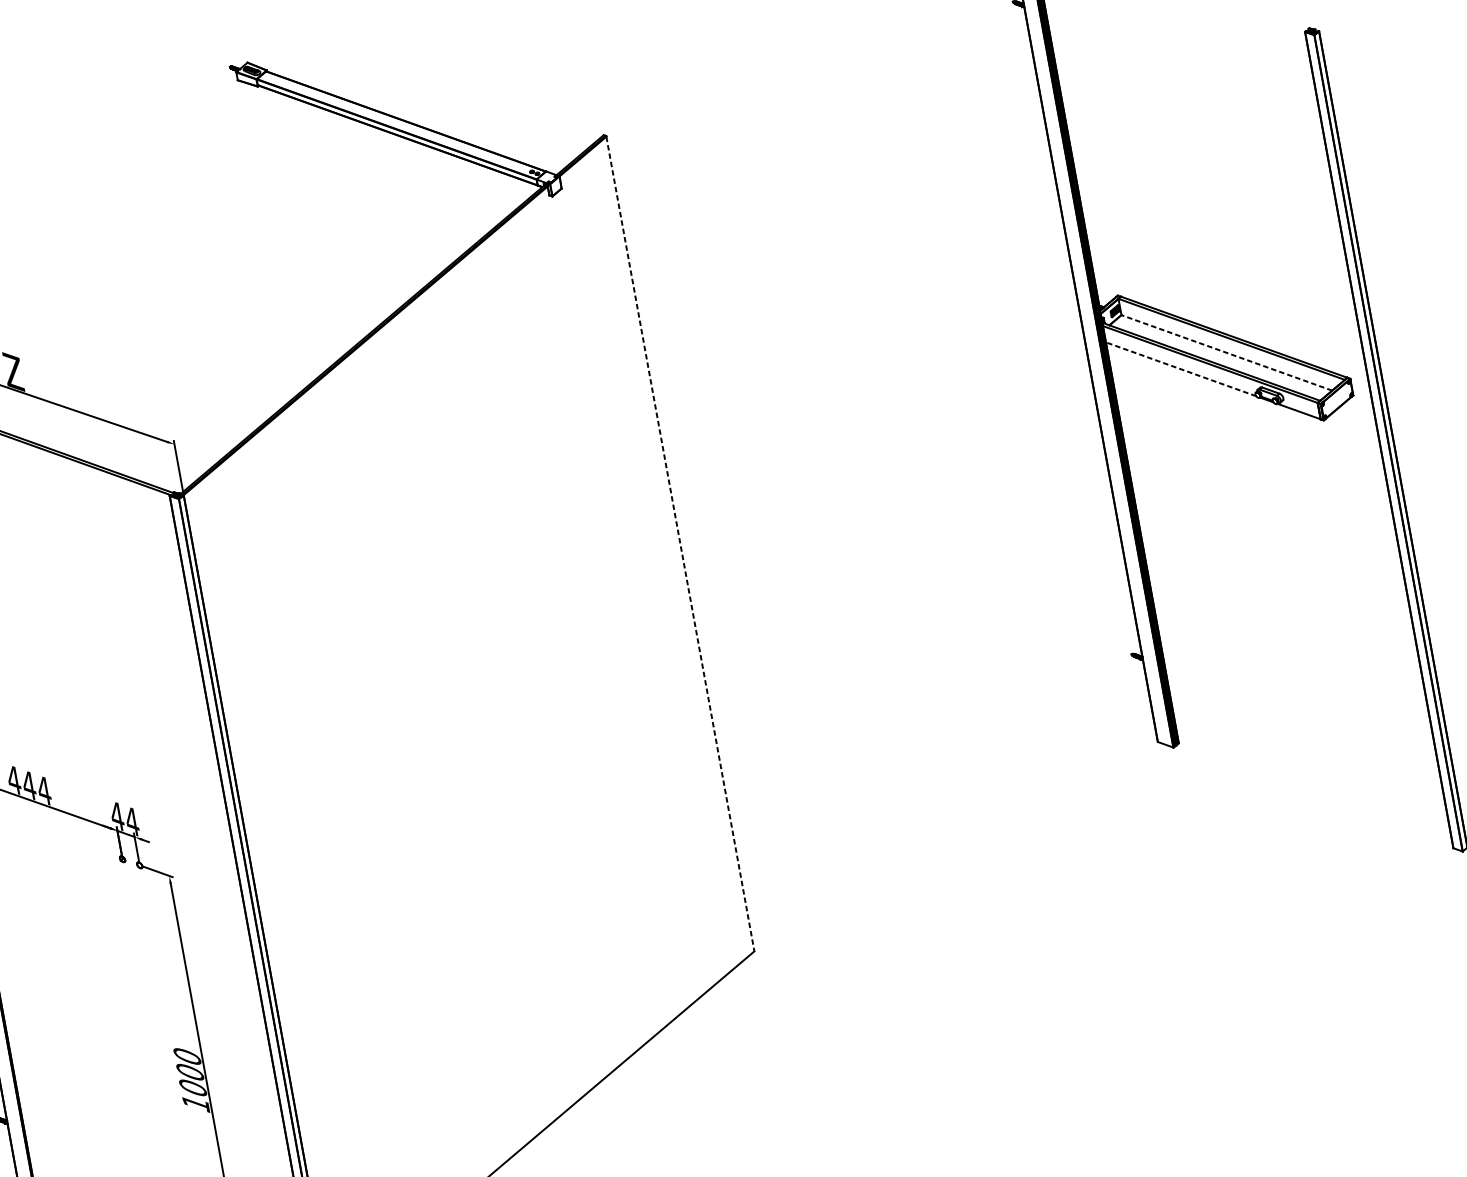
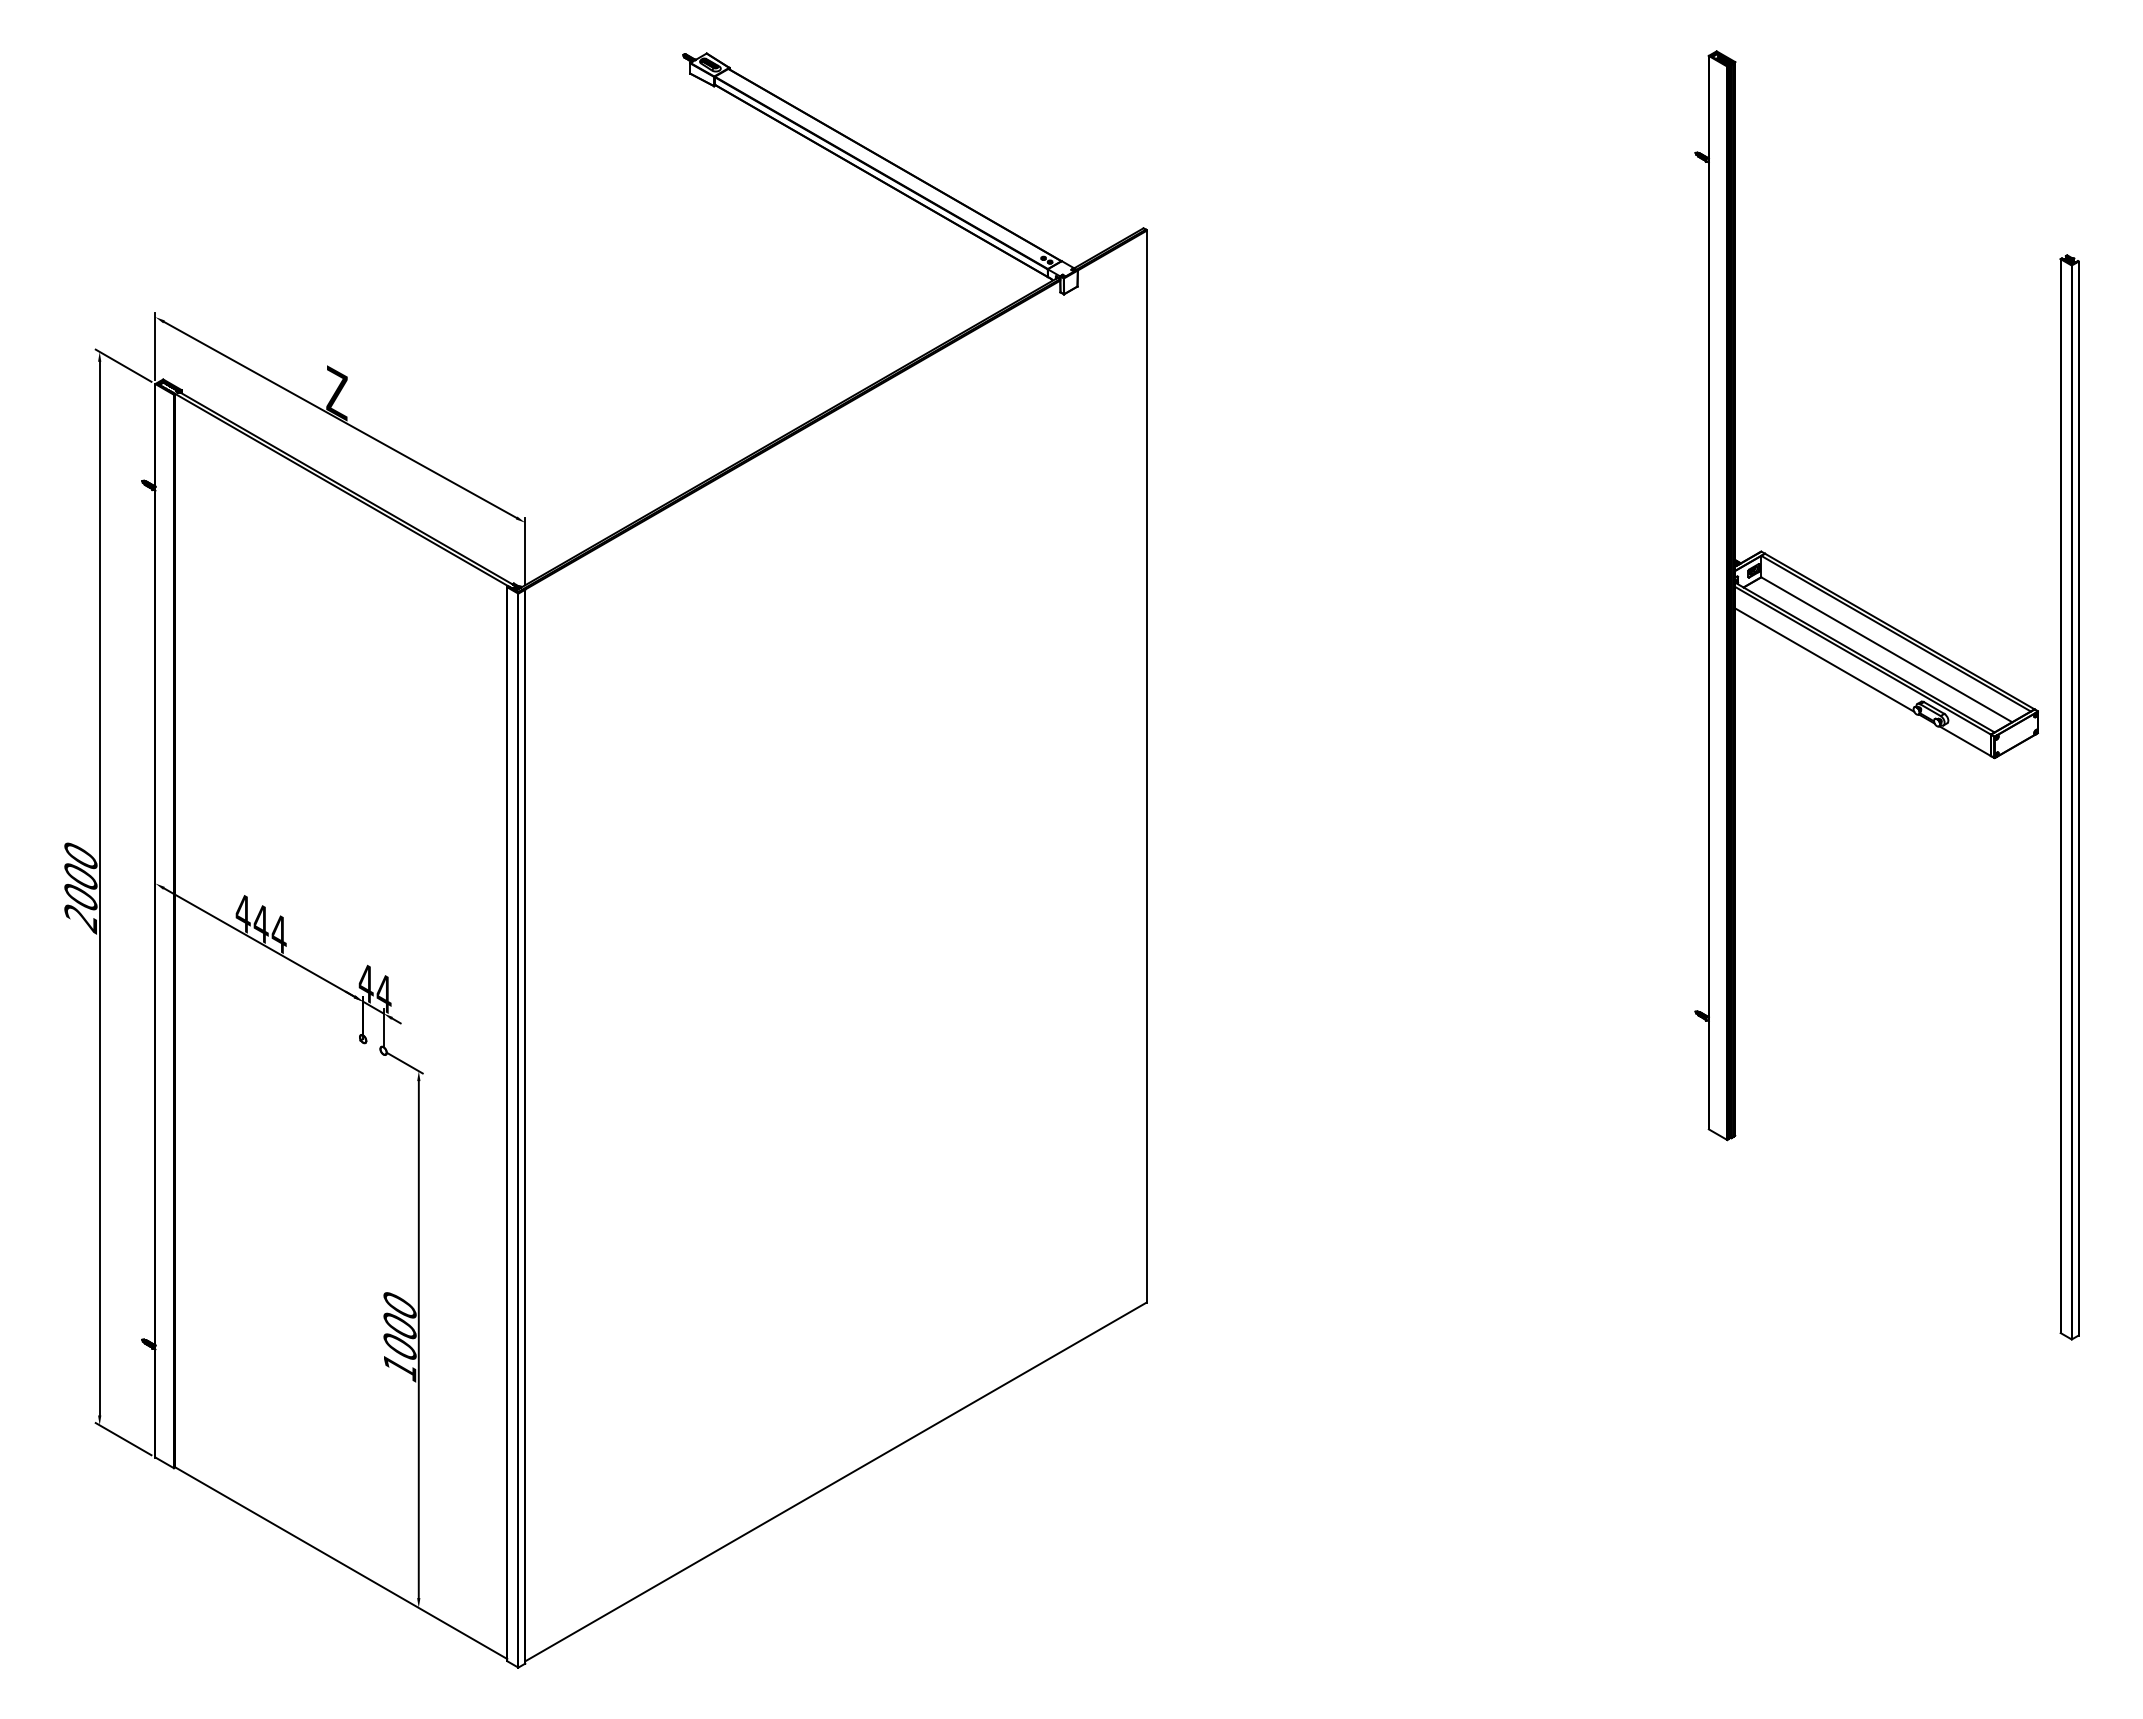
line: (1226, 352) -> (1886, 649), dashed -> solid
line: (1180, 368) -> (1824, 659), dashed -> solid
line: (680, 543) -> (1146, 766), dashed -> solid

